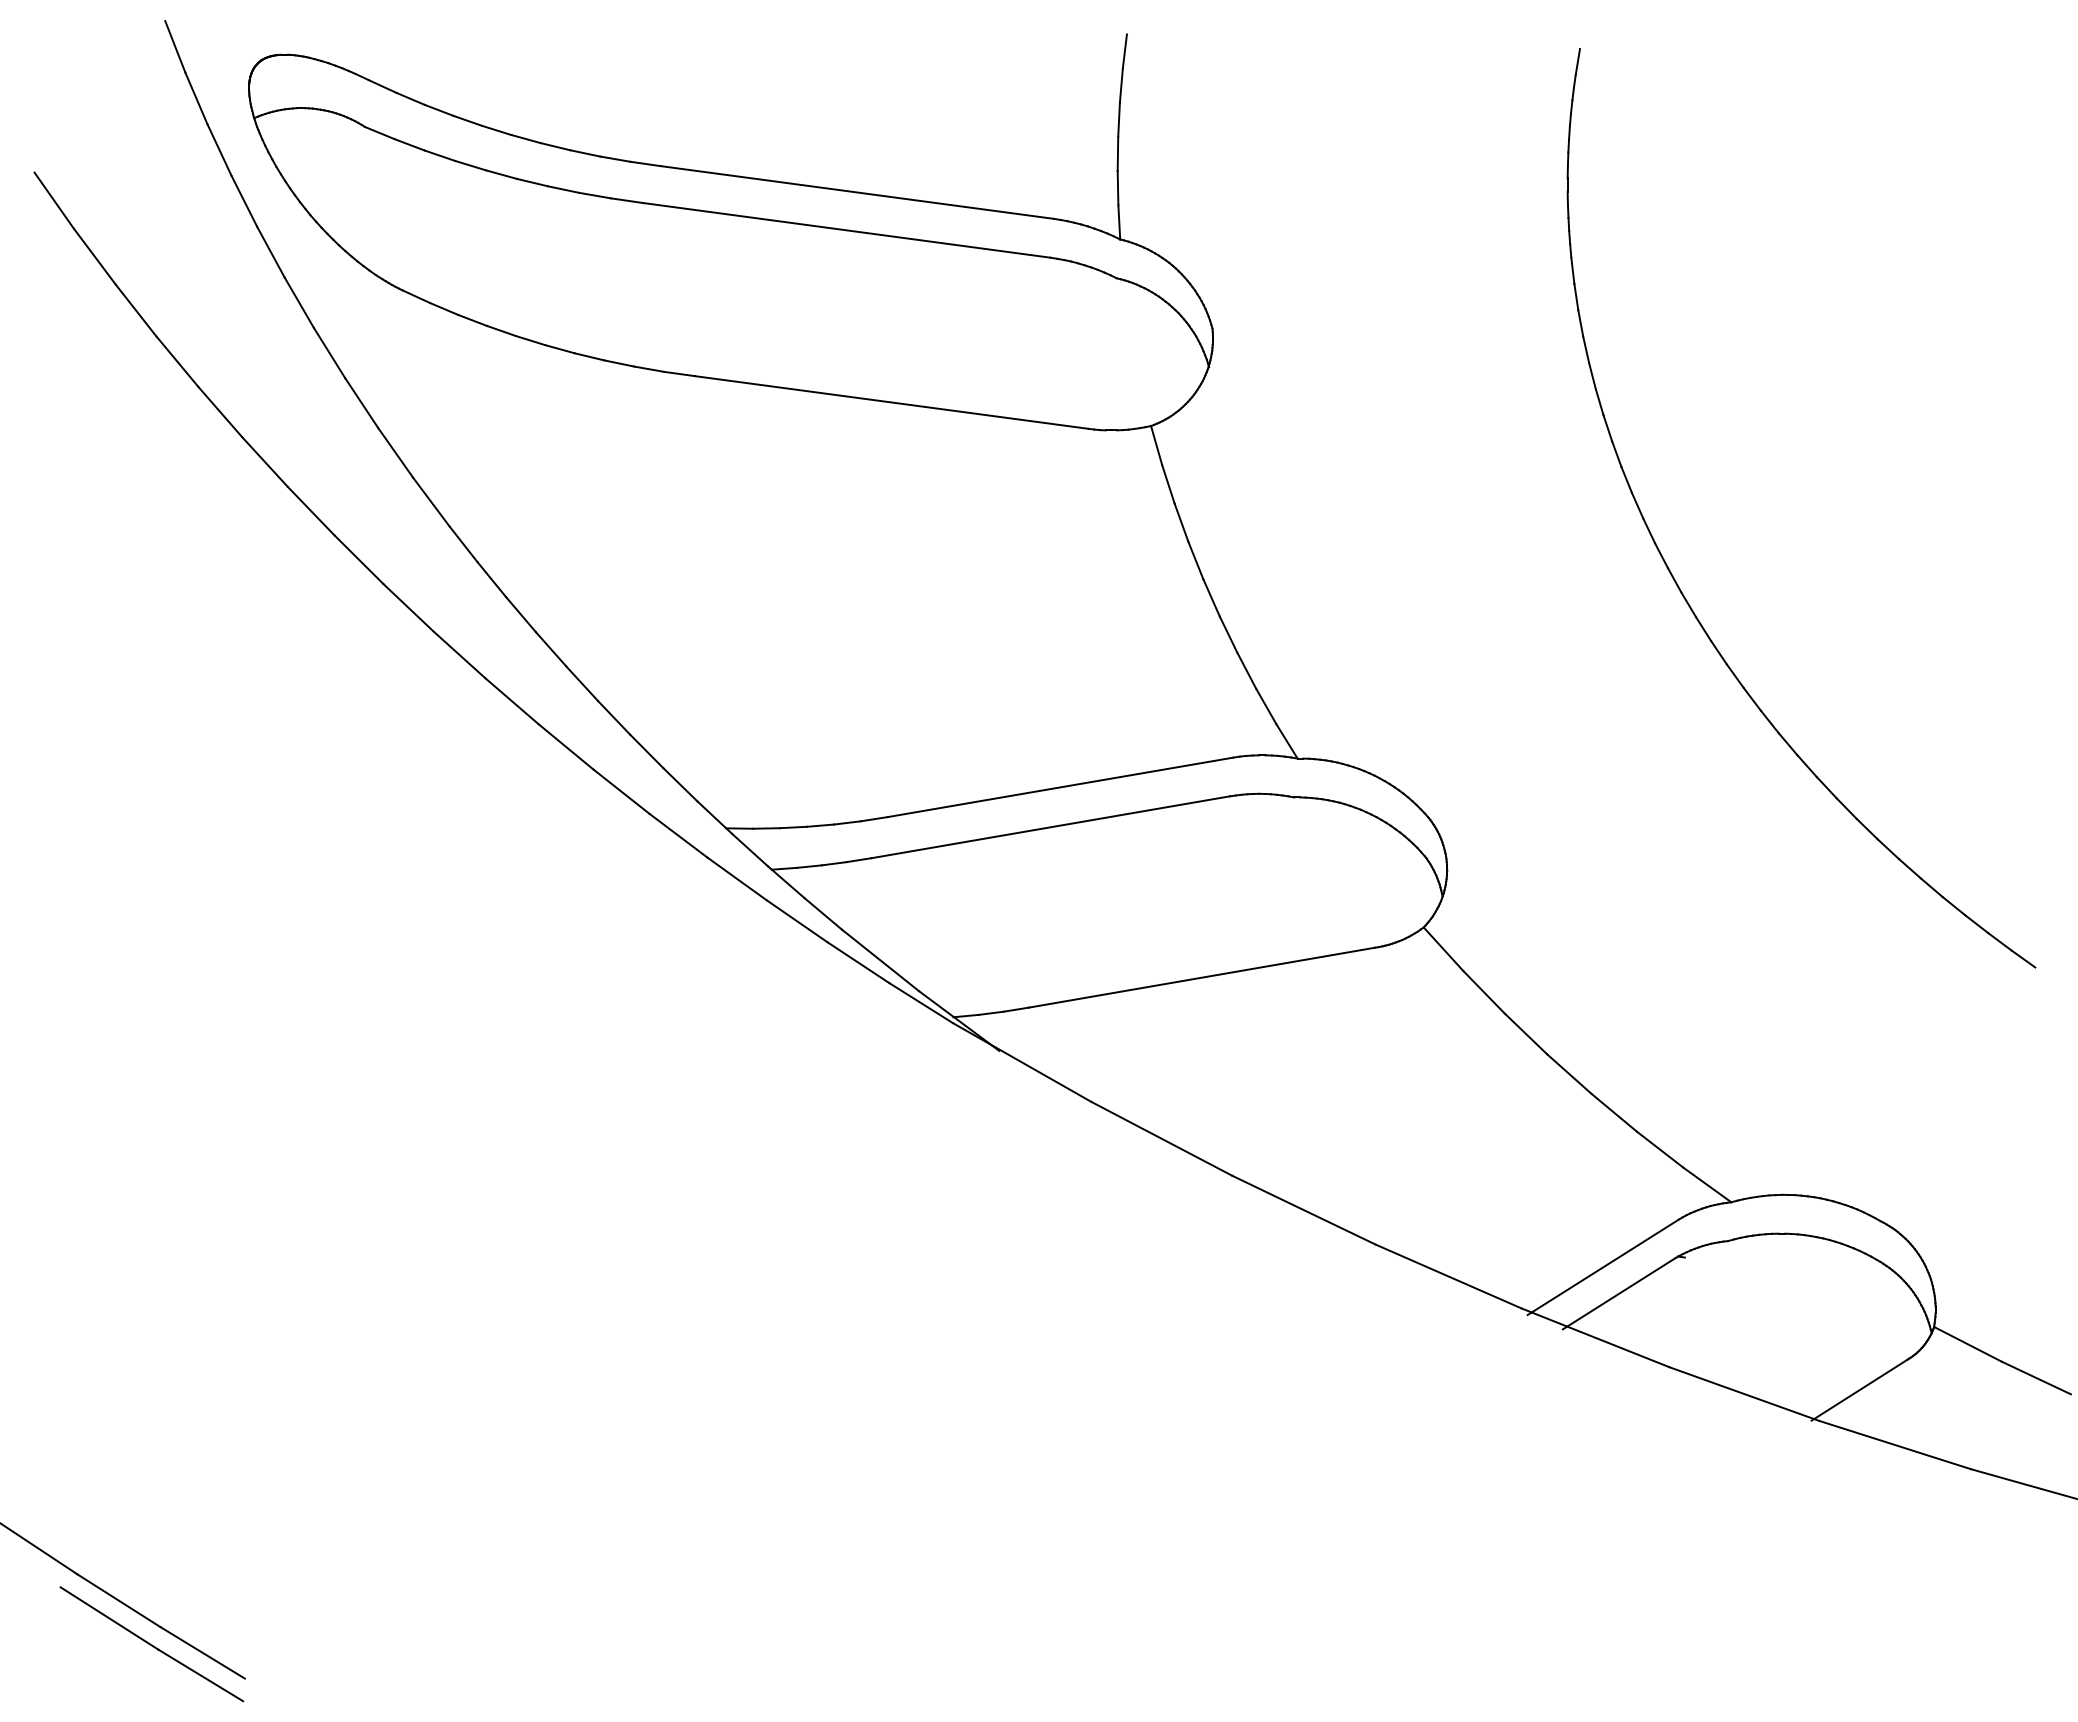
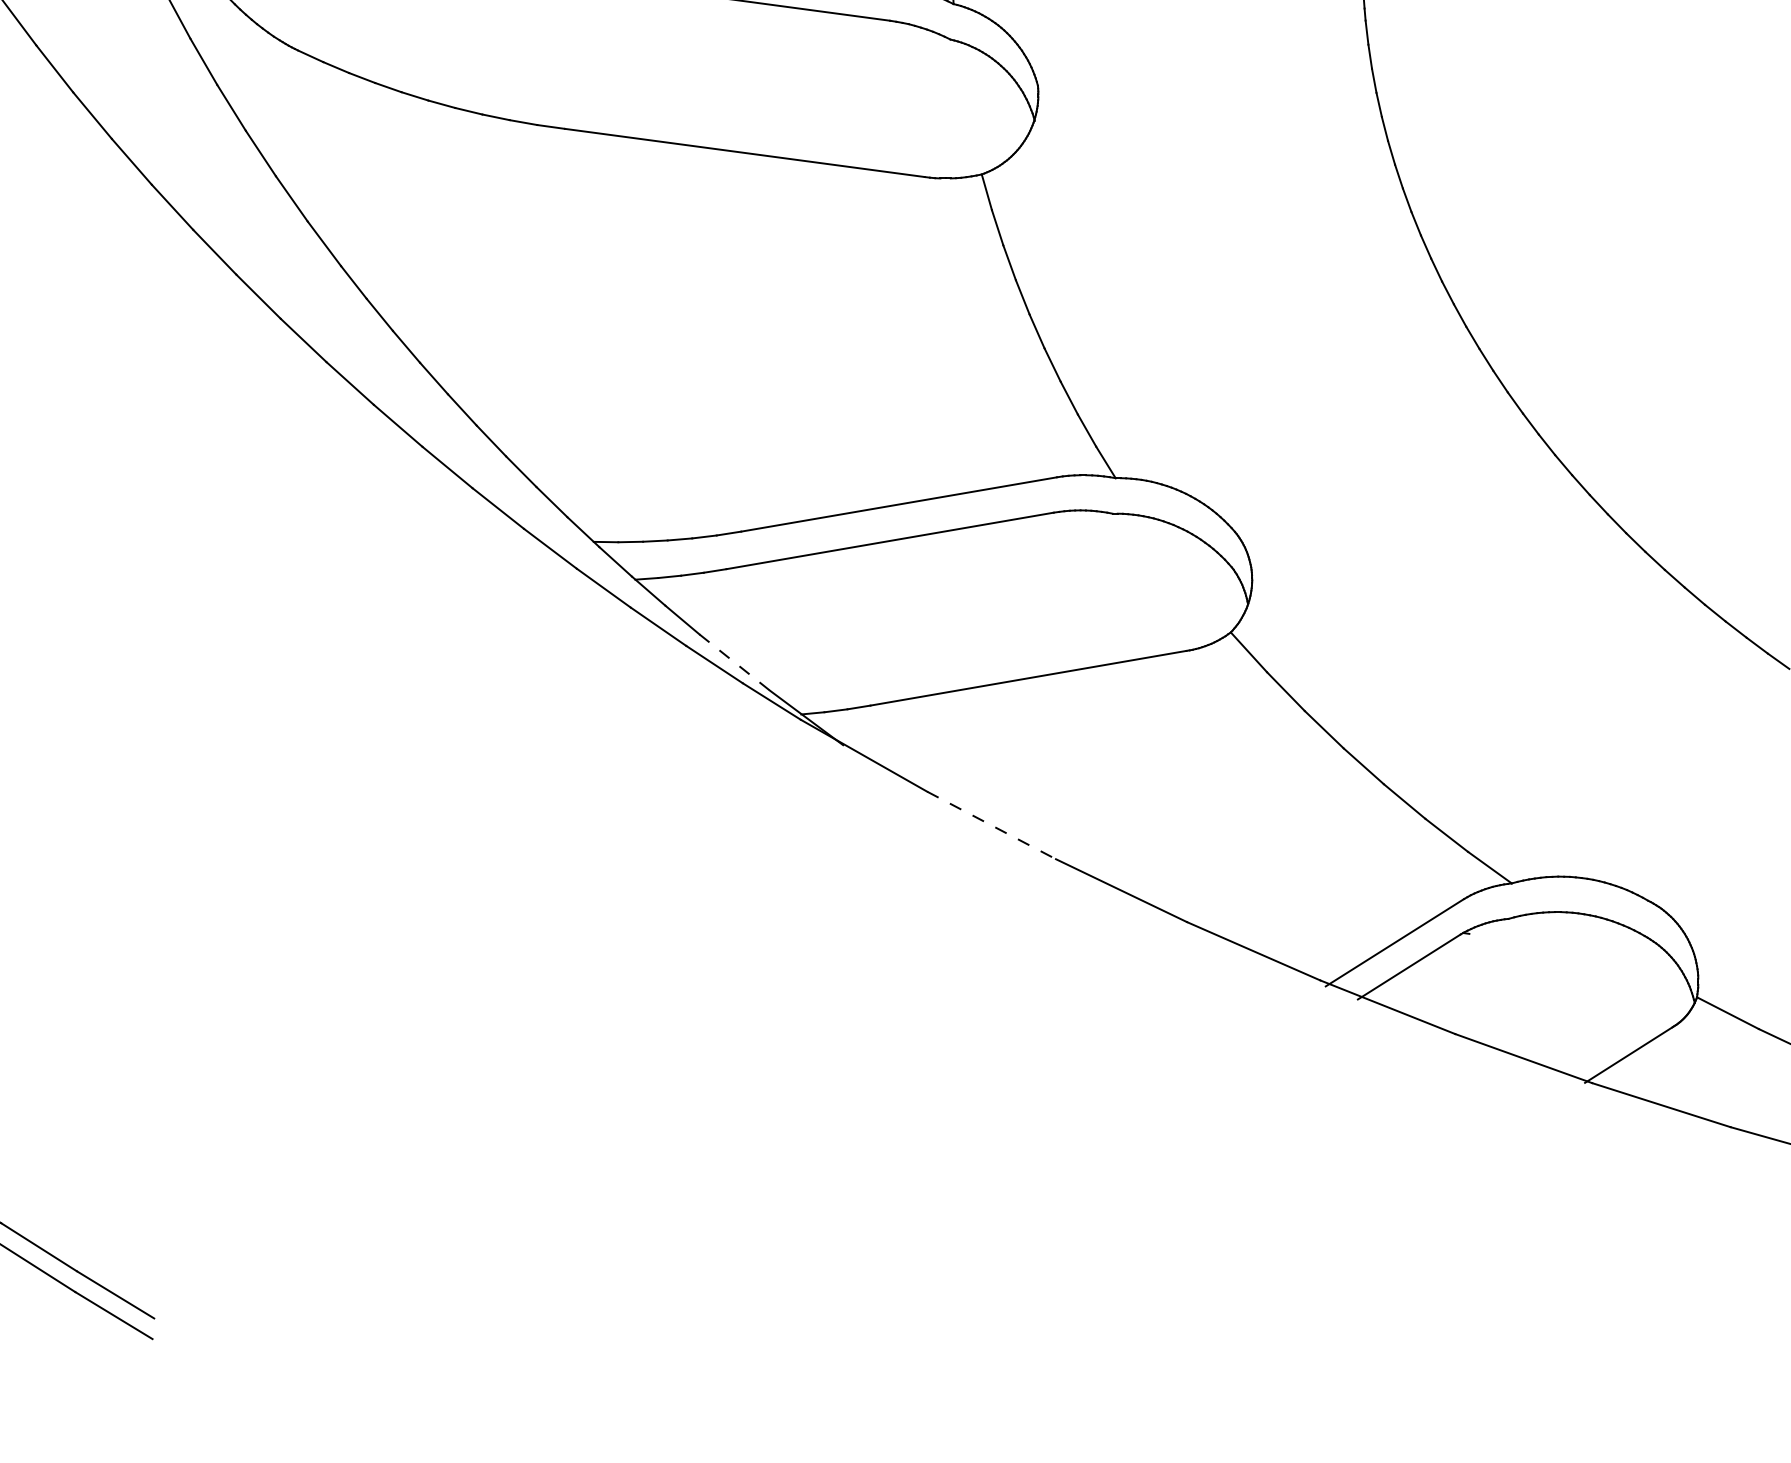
line: (880, 960) -> (734, 662), solid -> dashed
line: (1161, 1138) -> (991, 825), solid -> dashed

